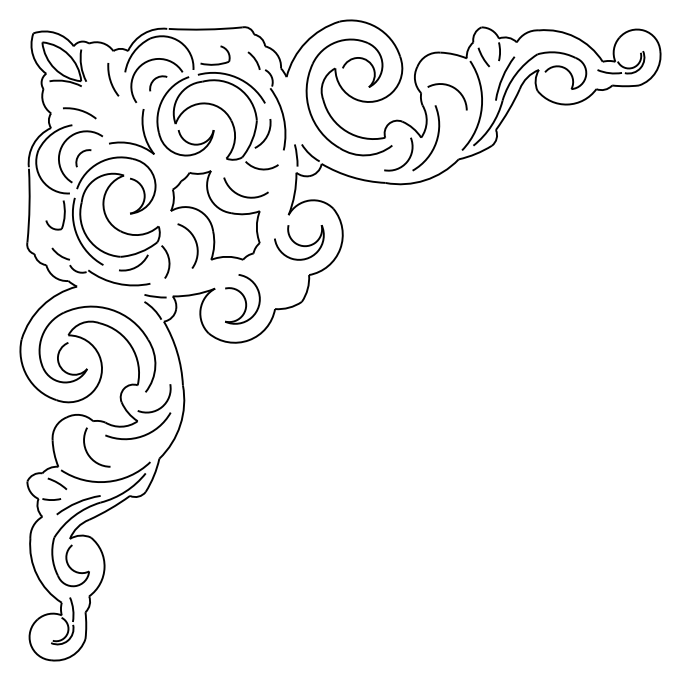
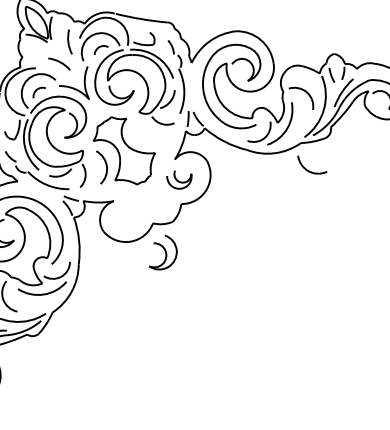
arc: (80, 111) -> (60, 62), moved
arc: (243, 195) -> (309, 170), moved
part: (299, 242) -> (178, 180), size x0.7
part: (242, 299) -> (164, 253), moved

